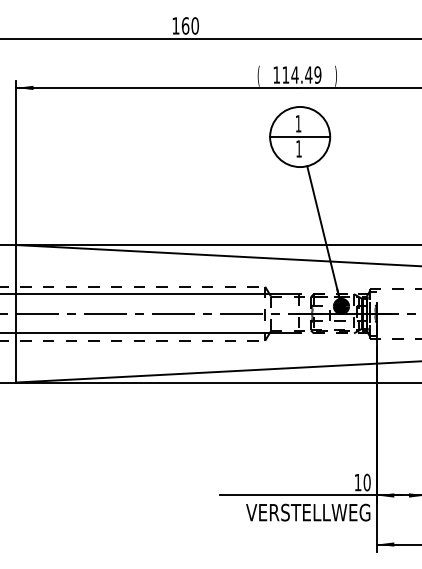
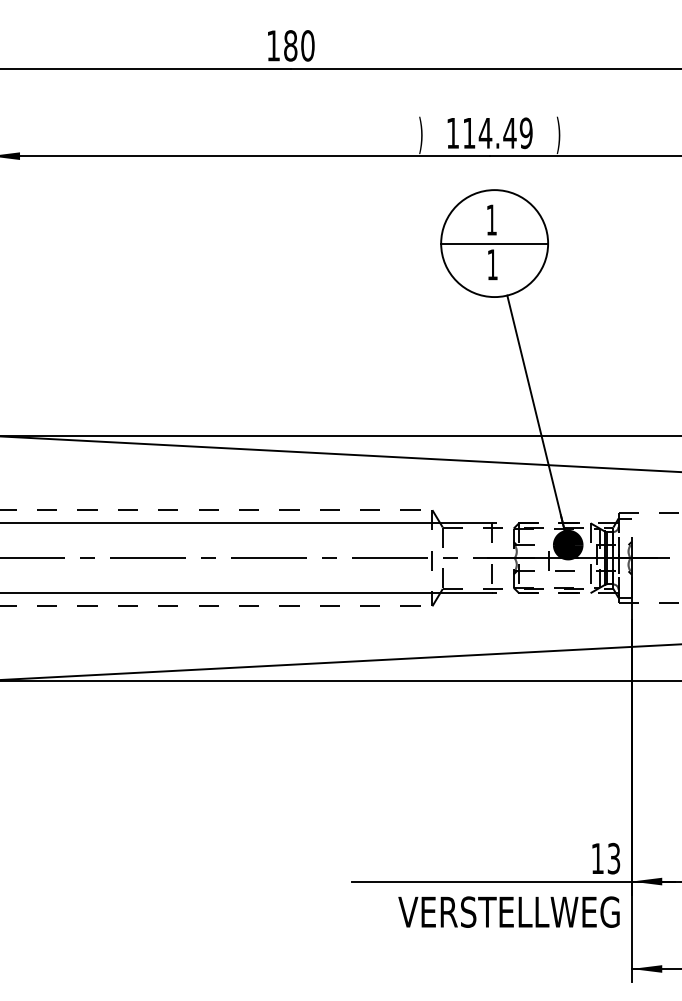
text: (185, 25) -> (290, 45), 160 -> 180
text: (258, 75) -> (420, 134), ( -> )
text: (366, 482) -> (612, 858), 10 -> 13

